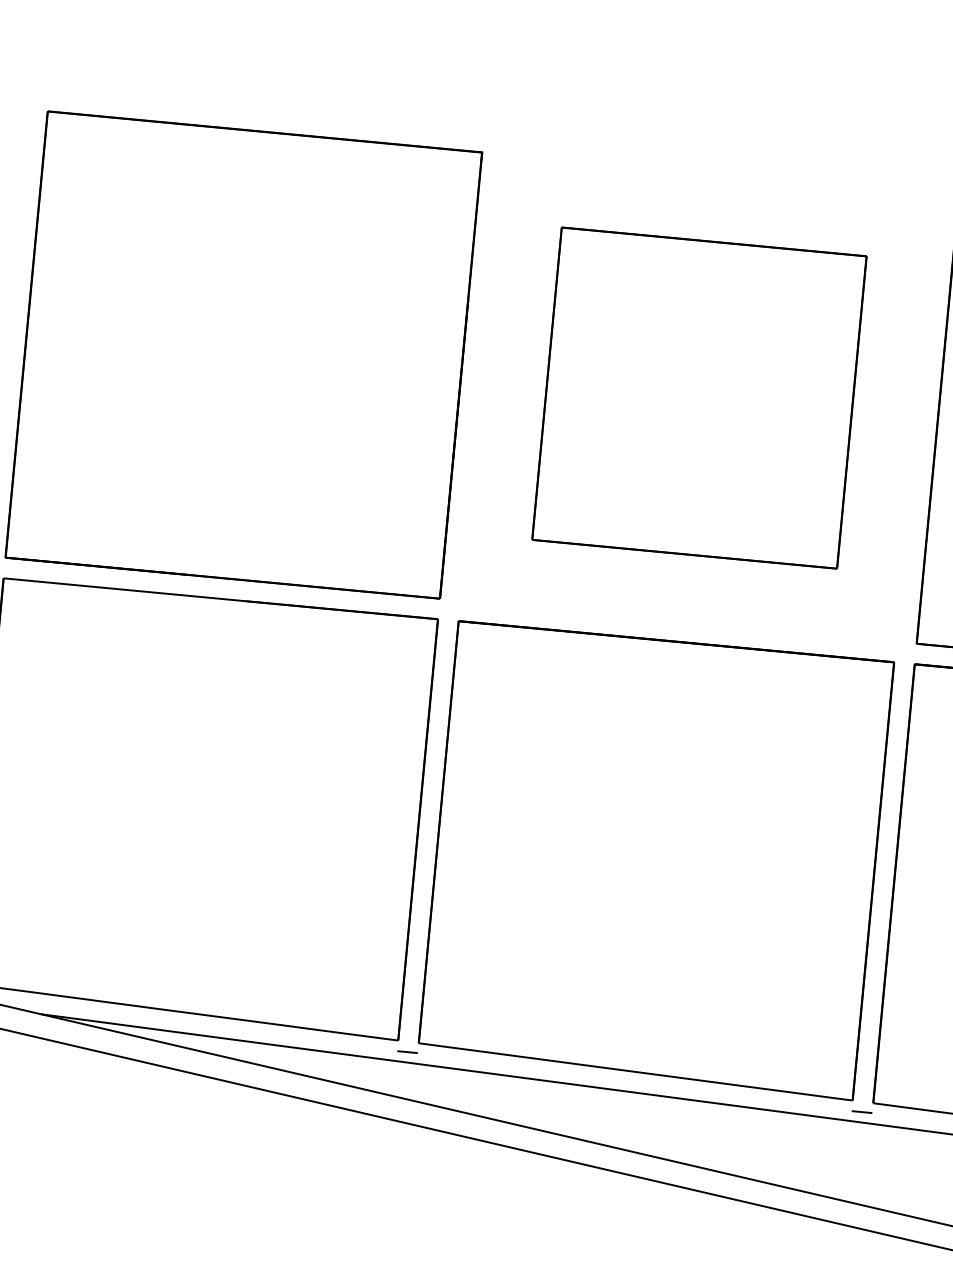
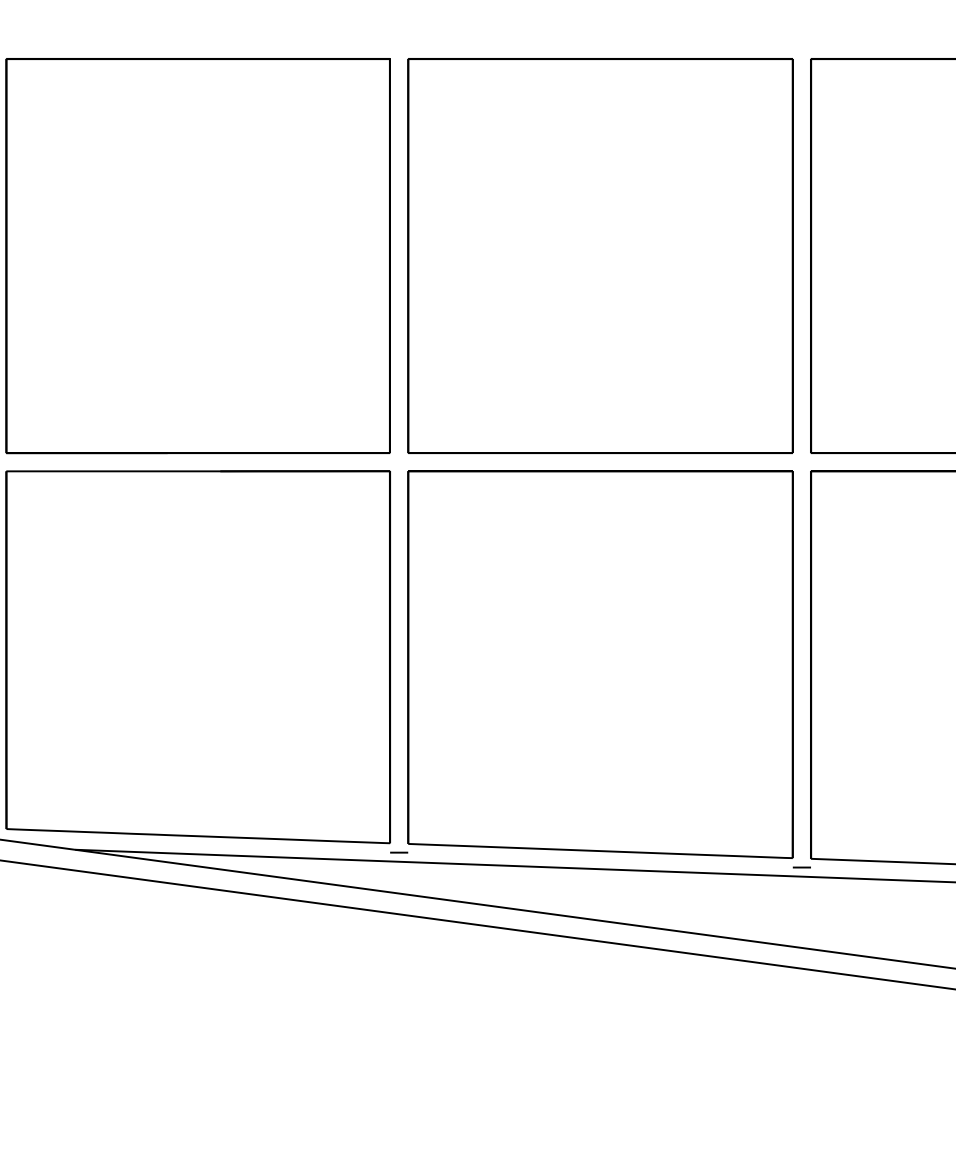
part: (699, 397) -> (600, 255), size x1.43

